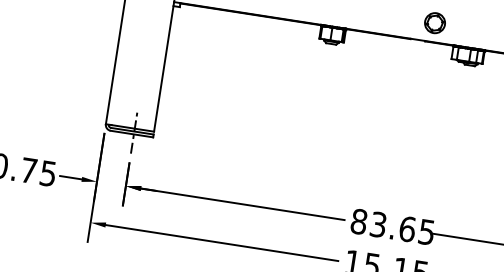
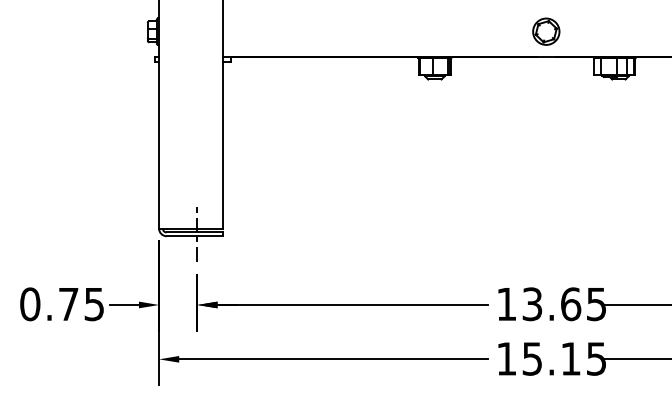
part: (435, 23) -> (546, 31), moved
text: (358, 221) -> (506, 304), 83.65 -> 13.65

